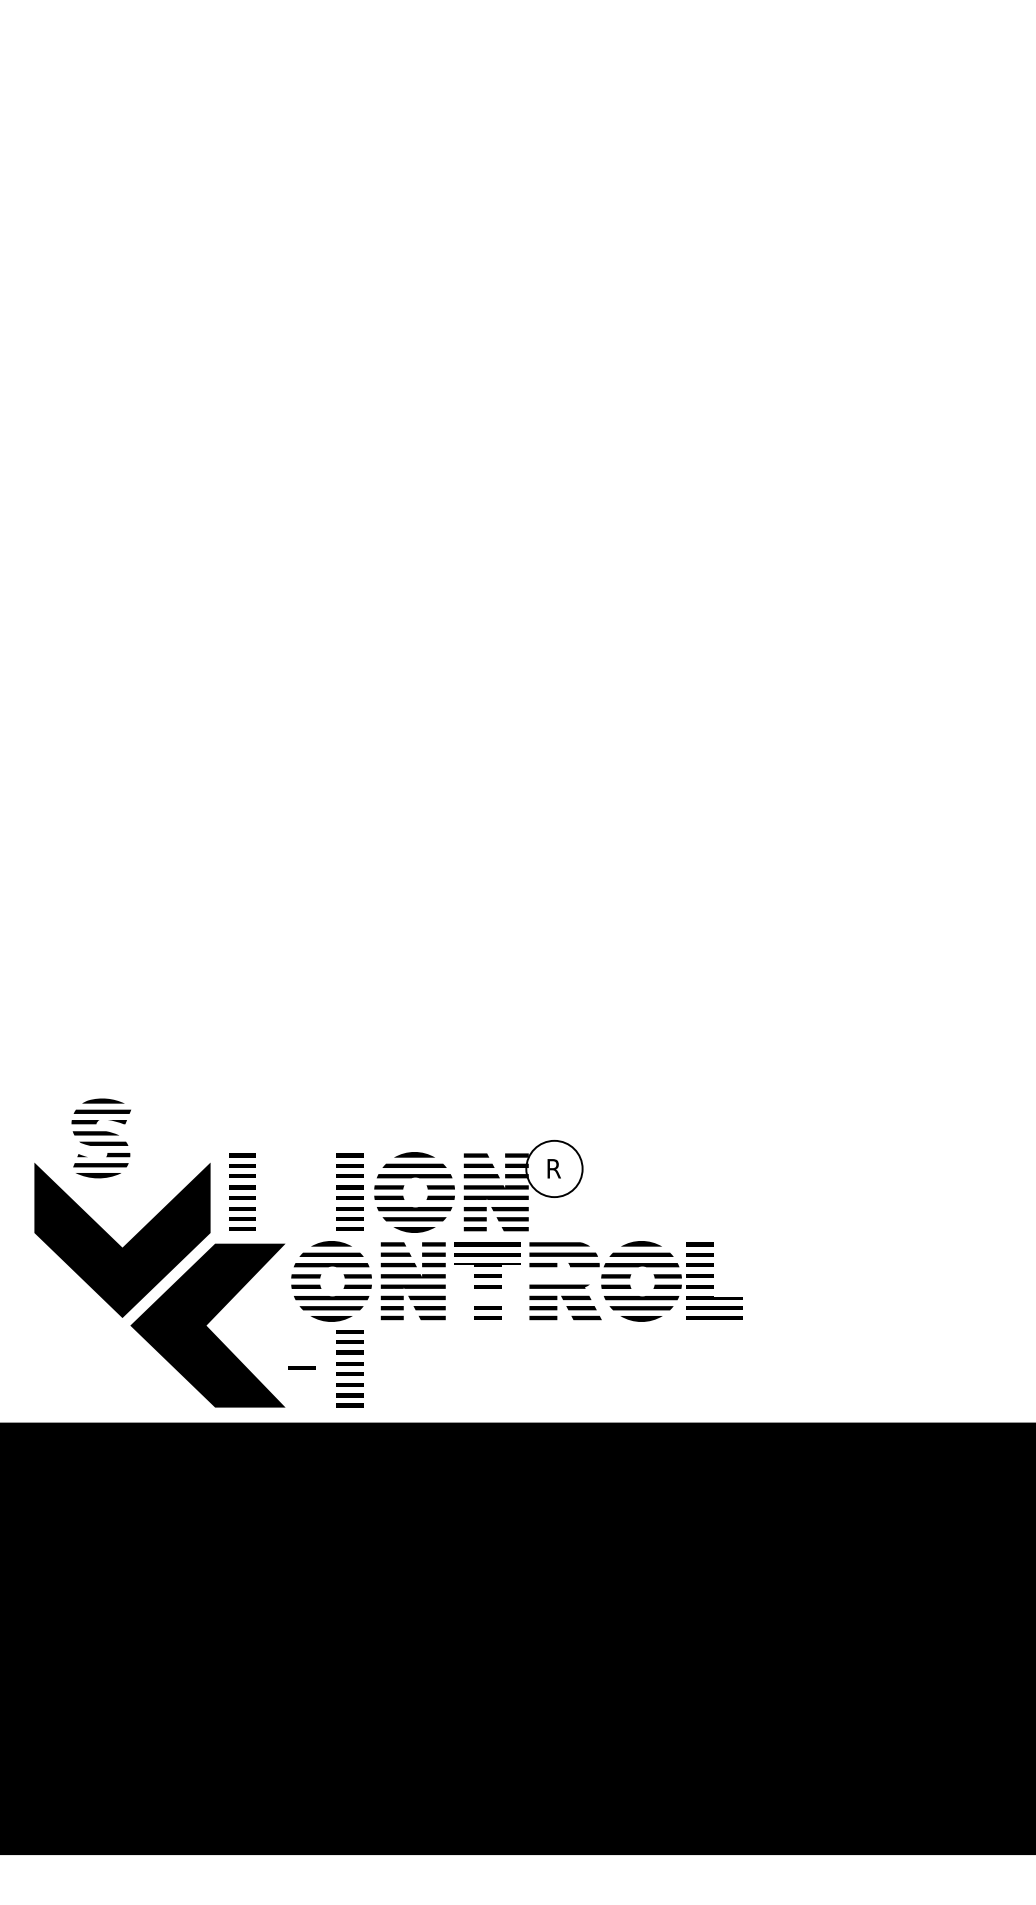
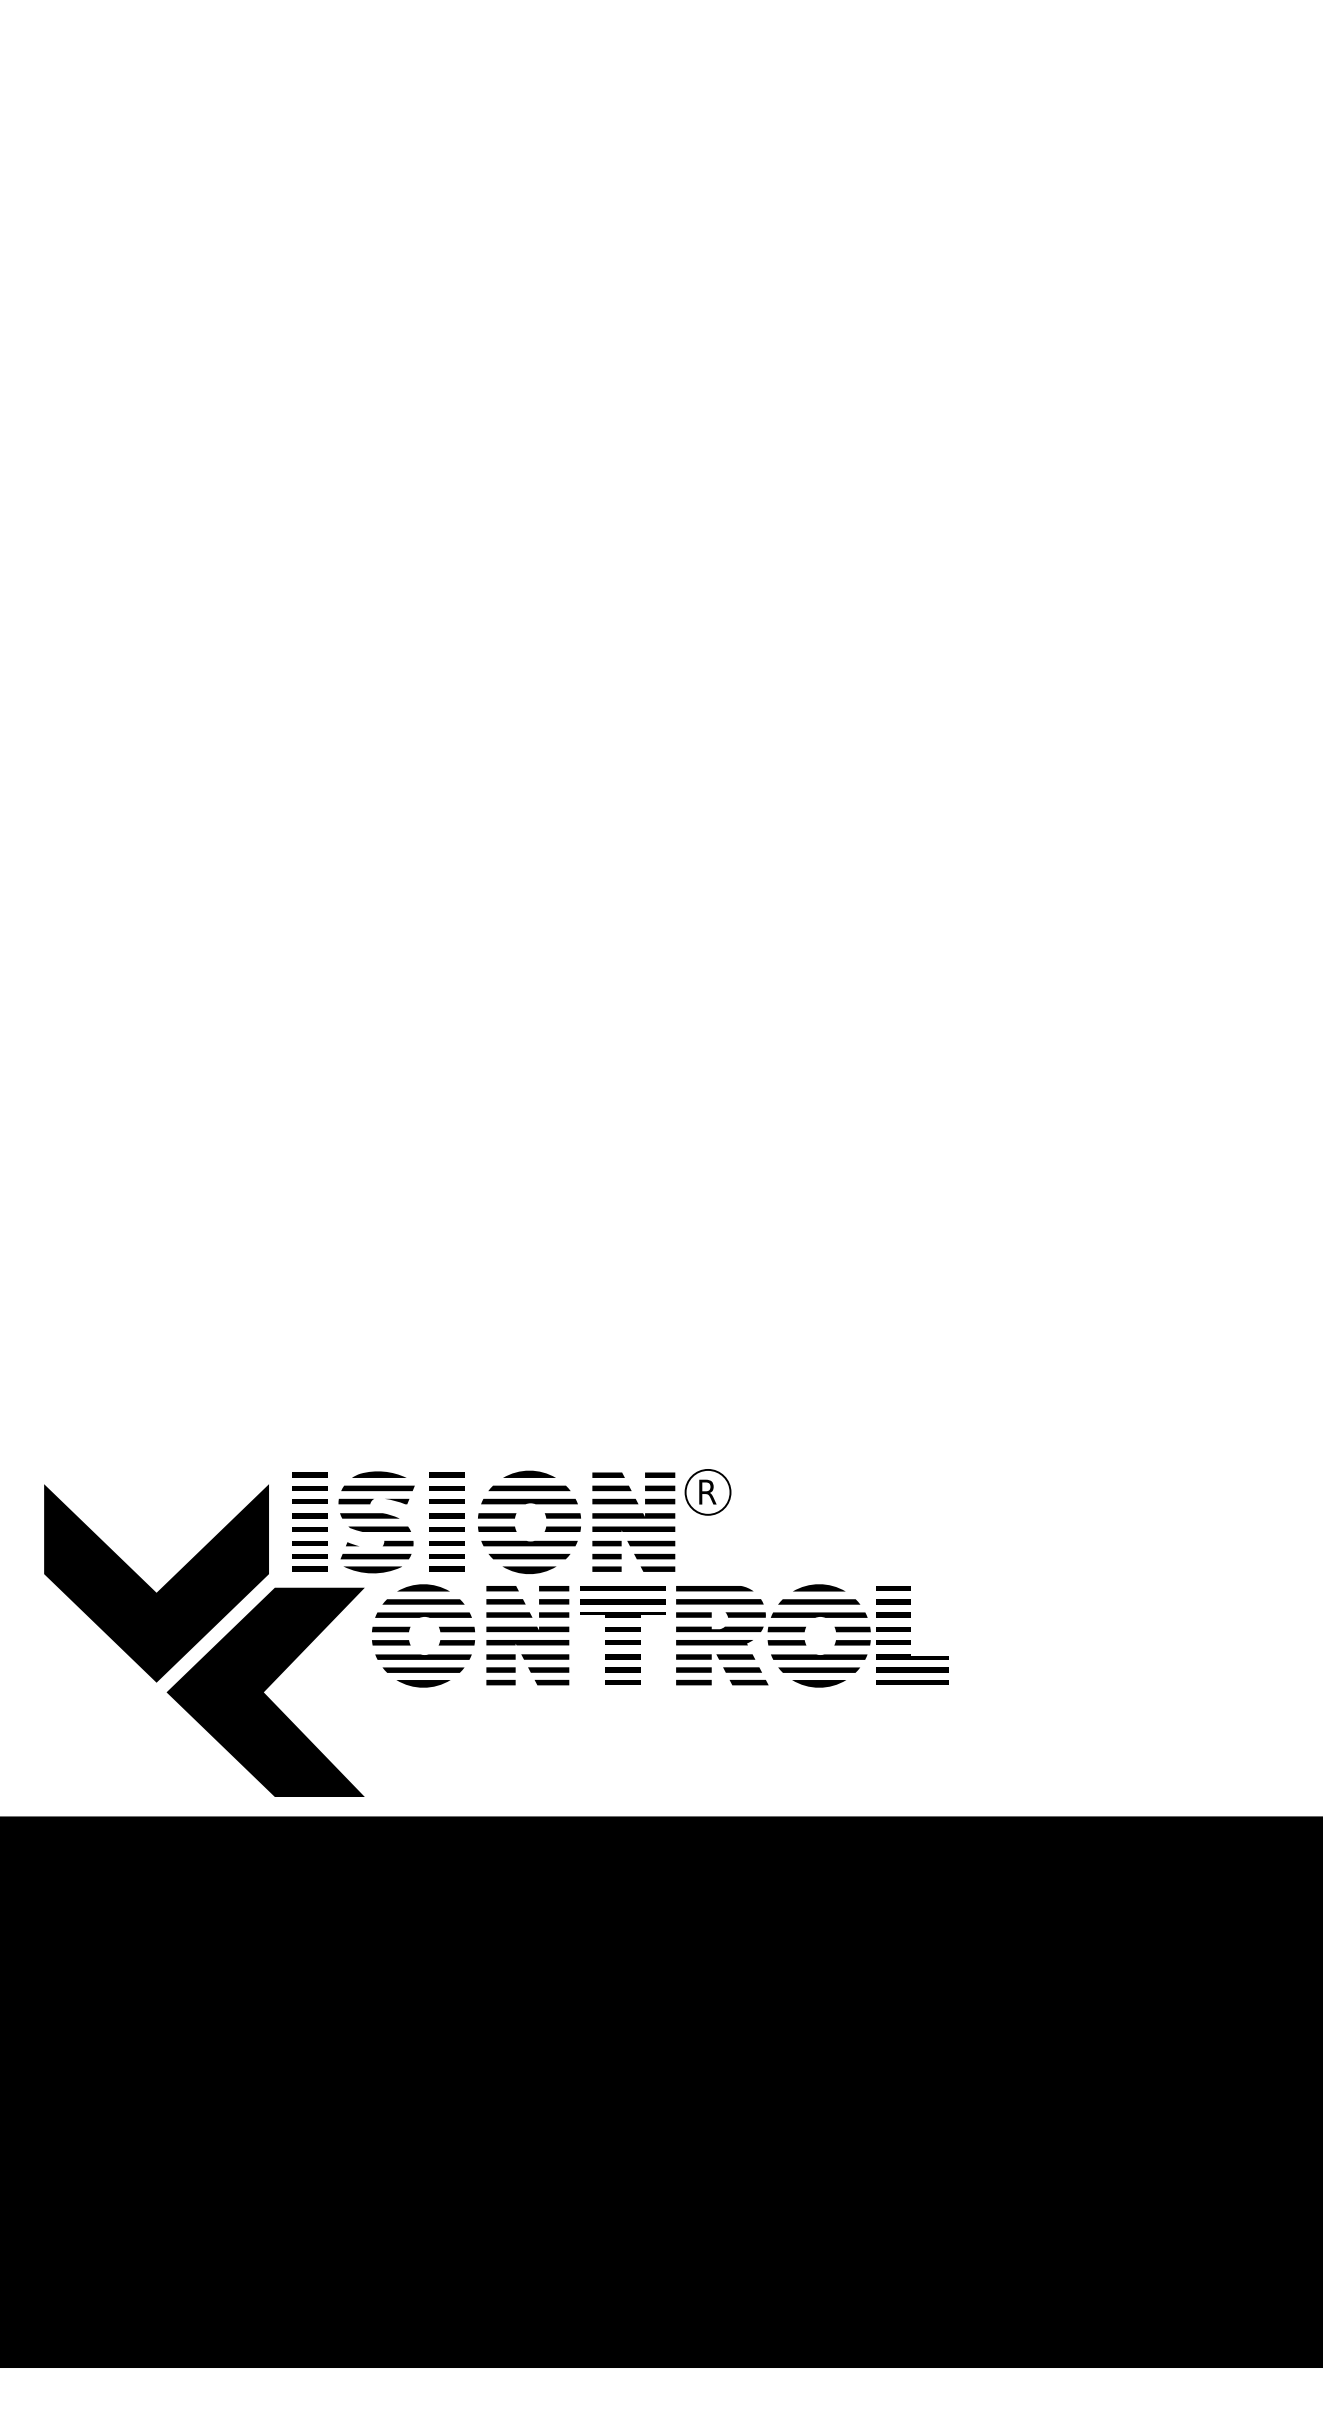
part: (101, 1138) -> (376, 1522), moved
circle: (554, 1168) -> (707, 1491), size x0.62
fill: (563, 1276) -> (719, 1629), added
part: (301, 1367) -> (622, 1656), moved
part: (349, 1368) -> (446, 1746), removed

